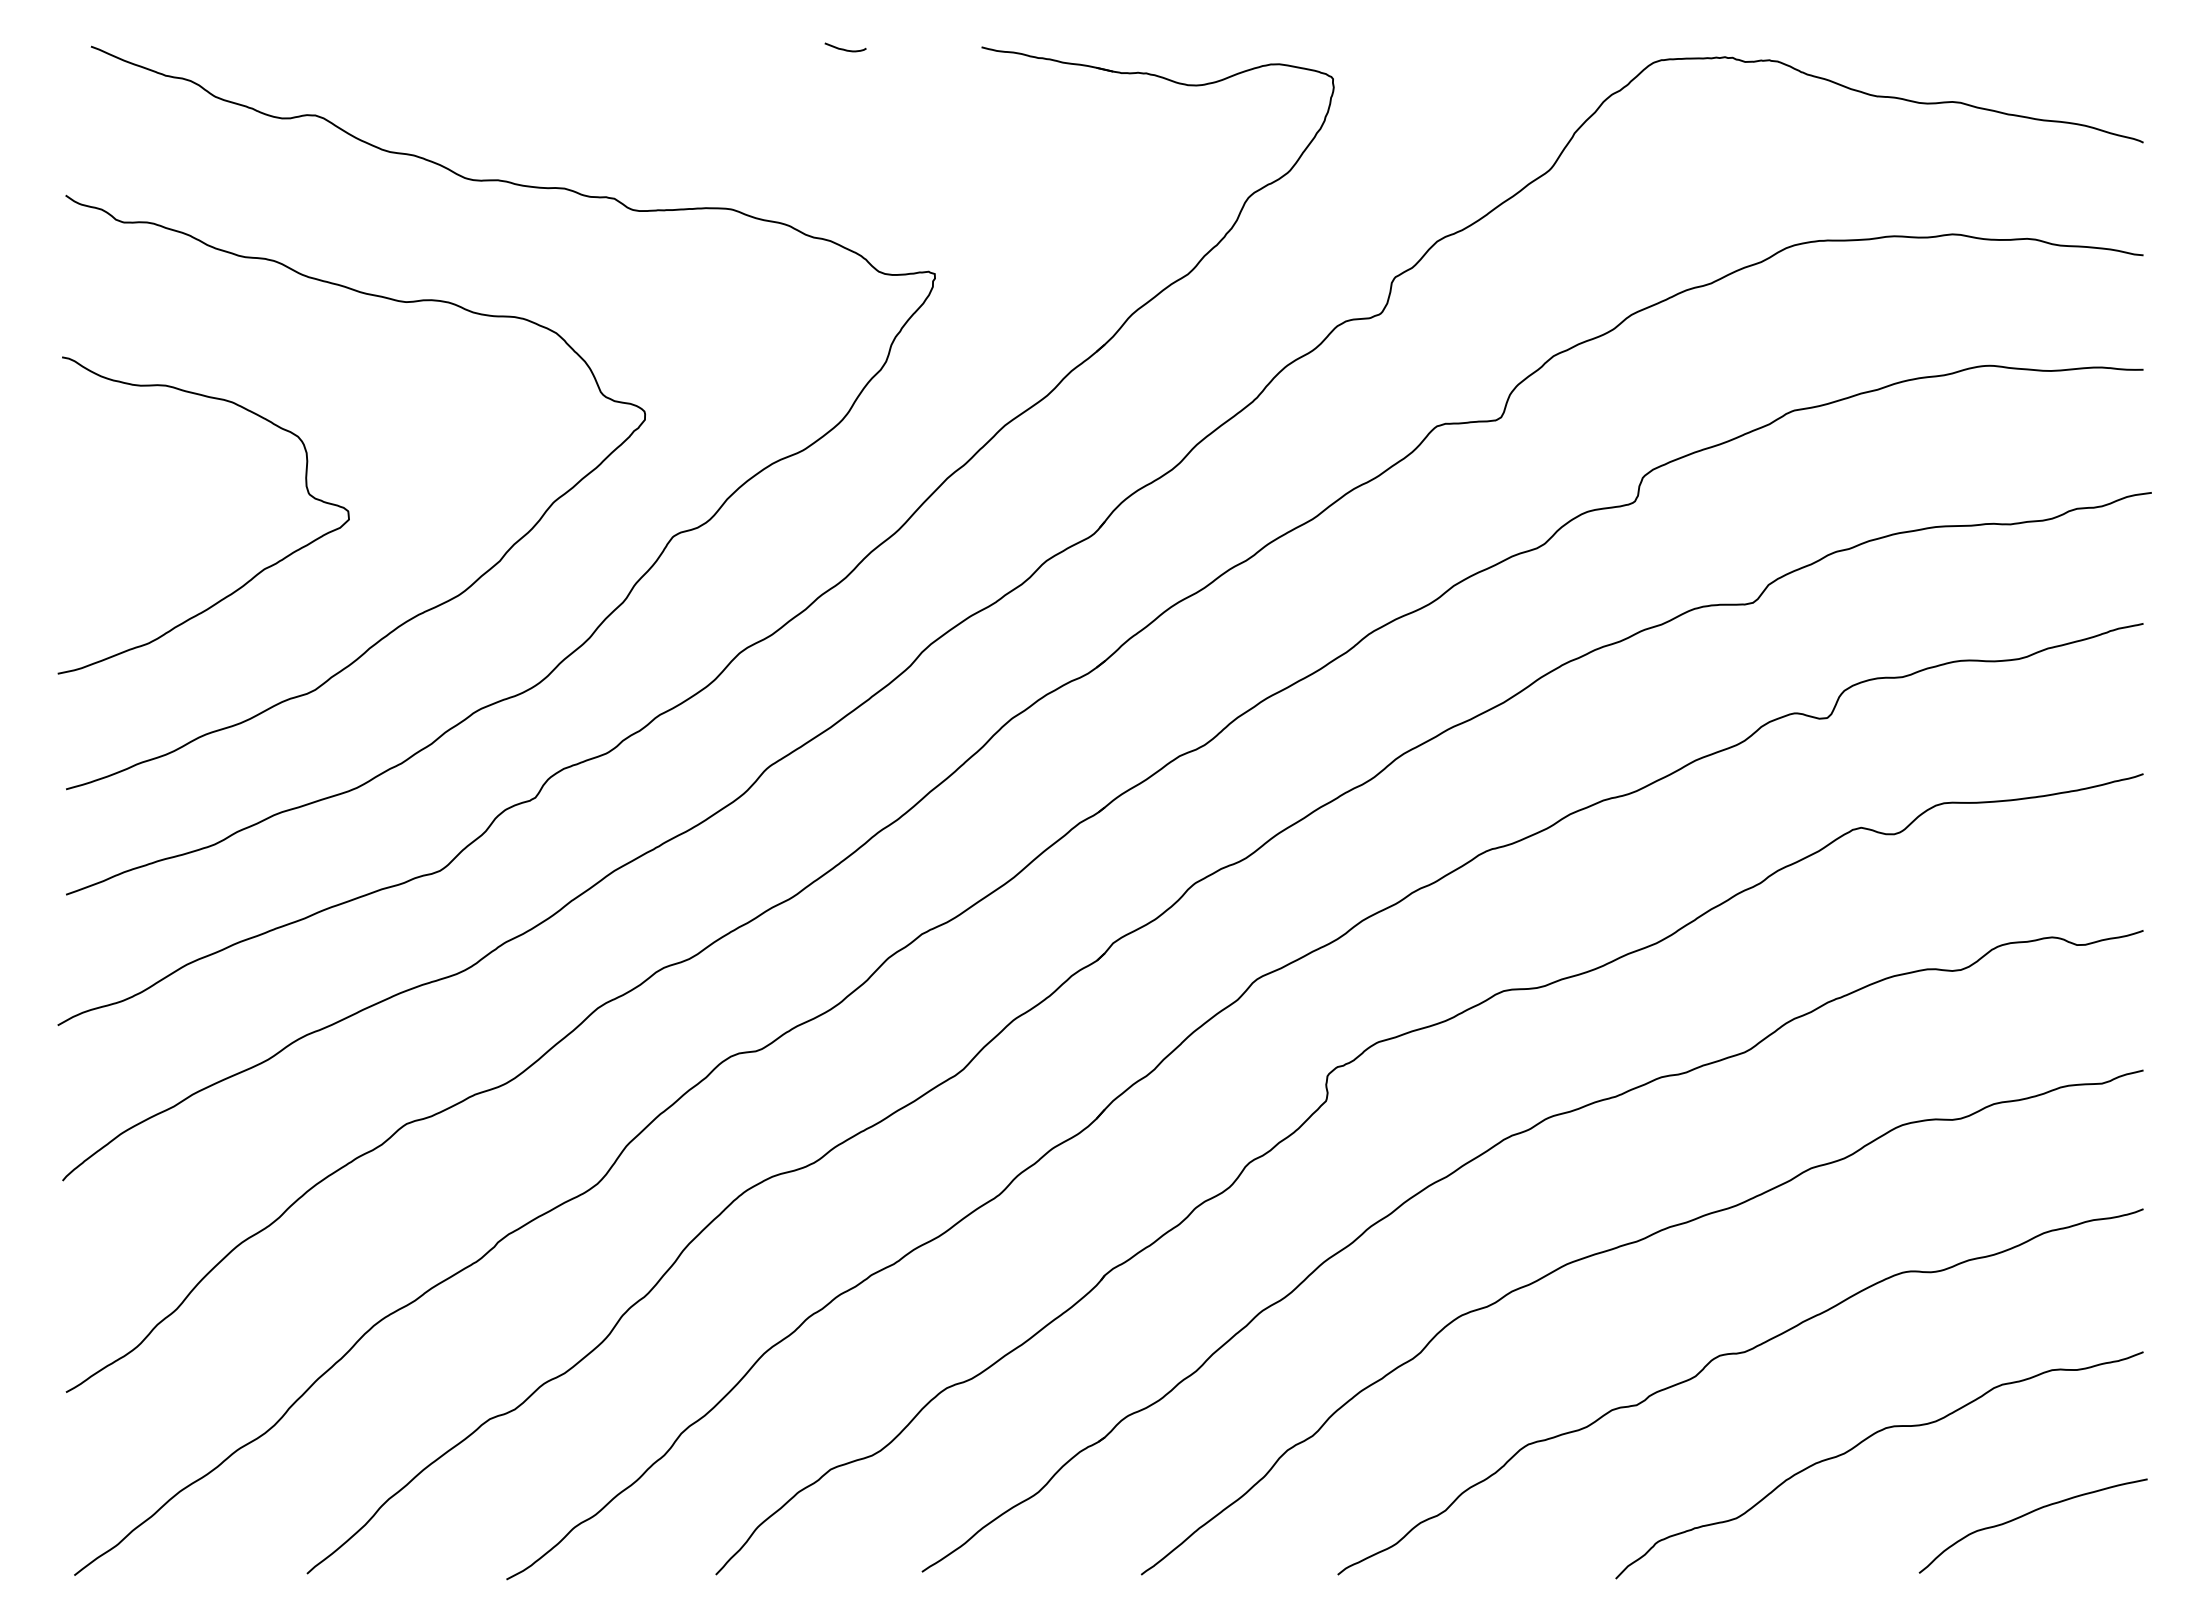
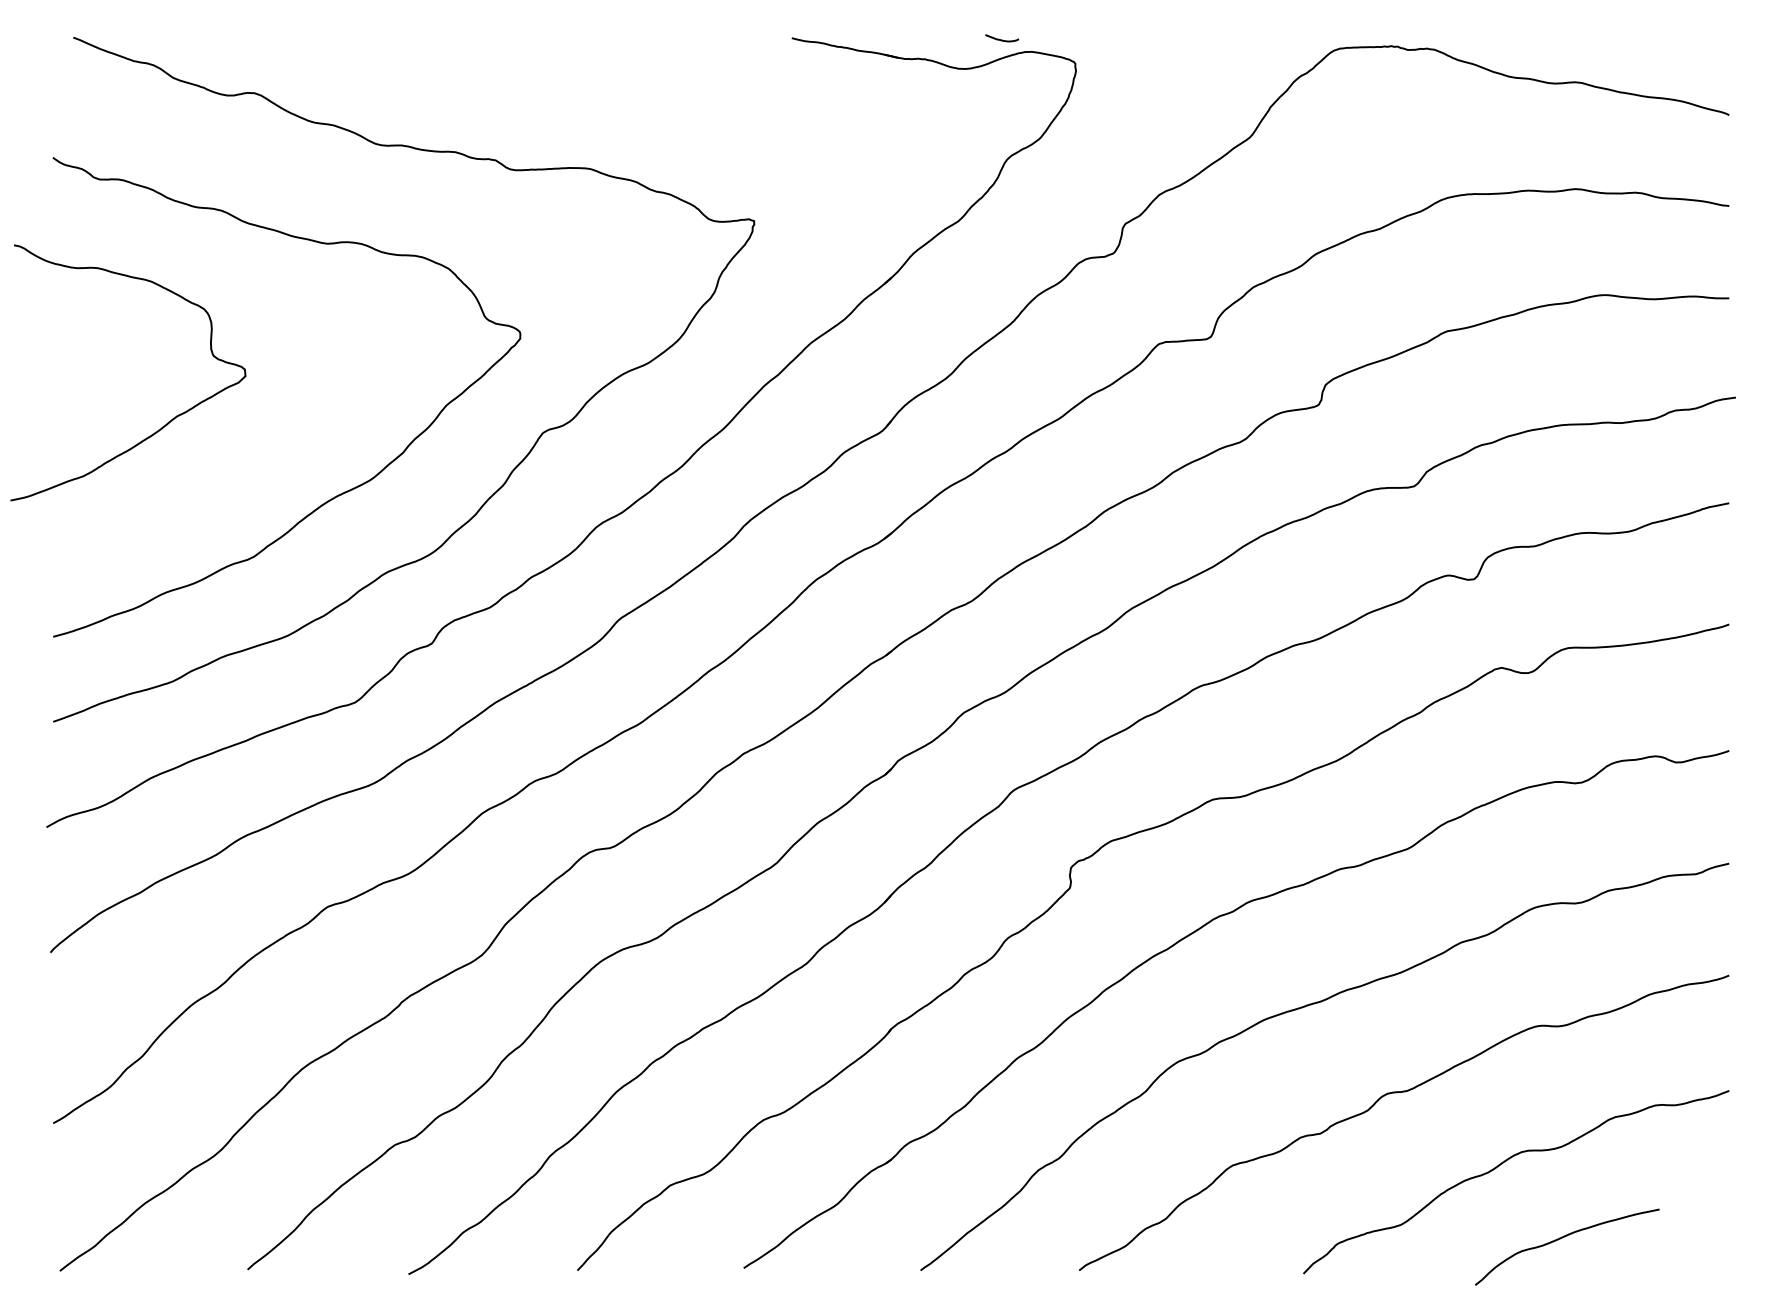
curve: (846, 48) -> (1002, 39), moved
curve: (253, 575) -> (168, 421), moved
curve: (2027, 1515) -> (1562, 1238), moved

